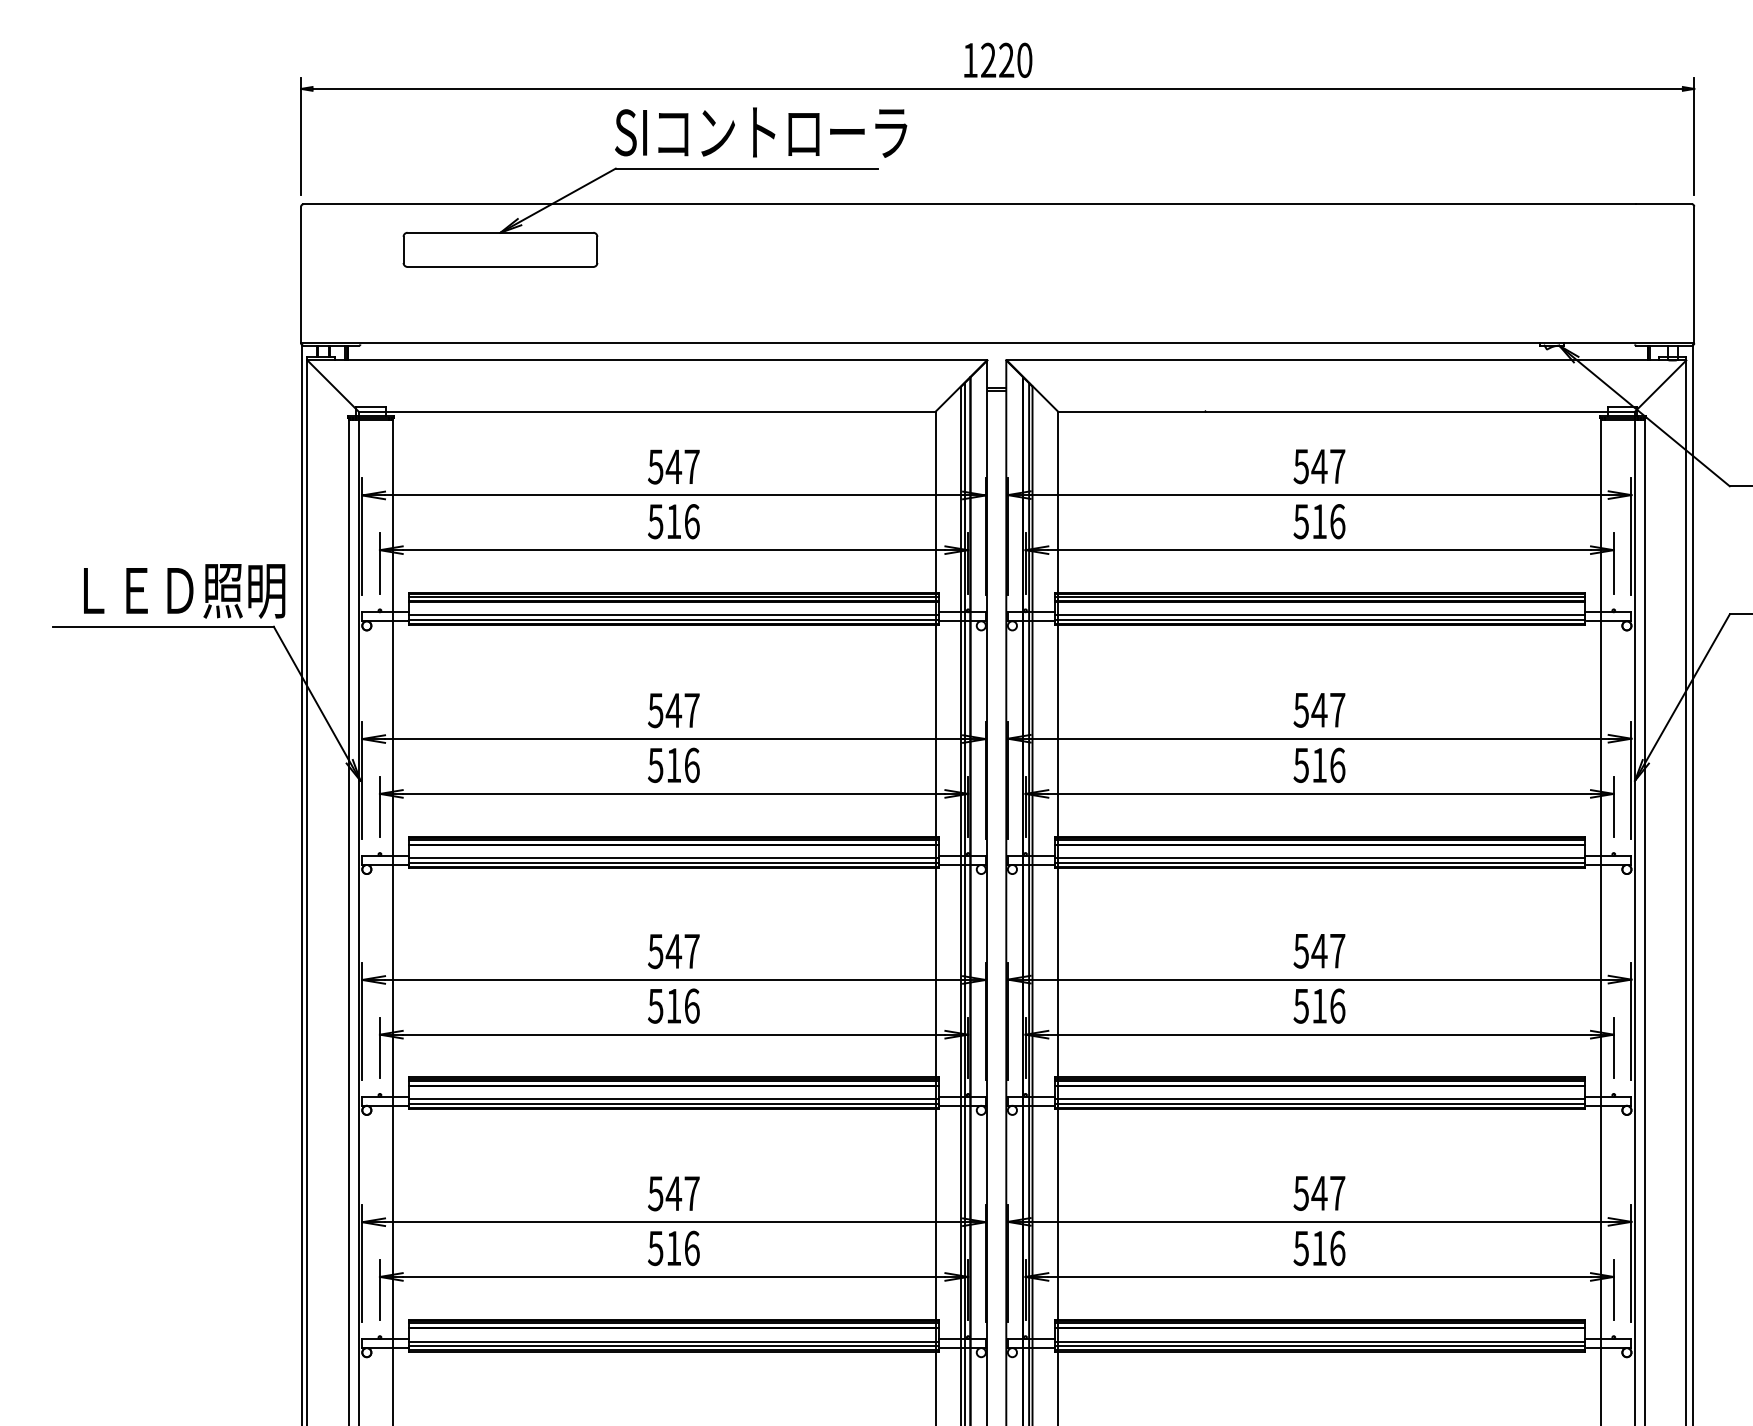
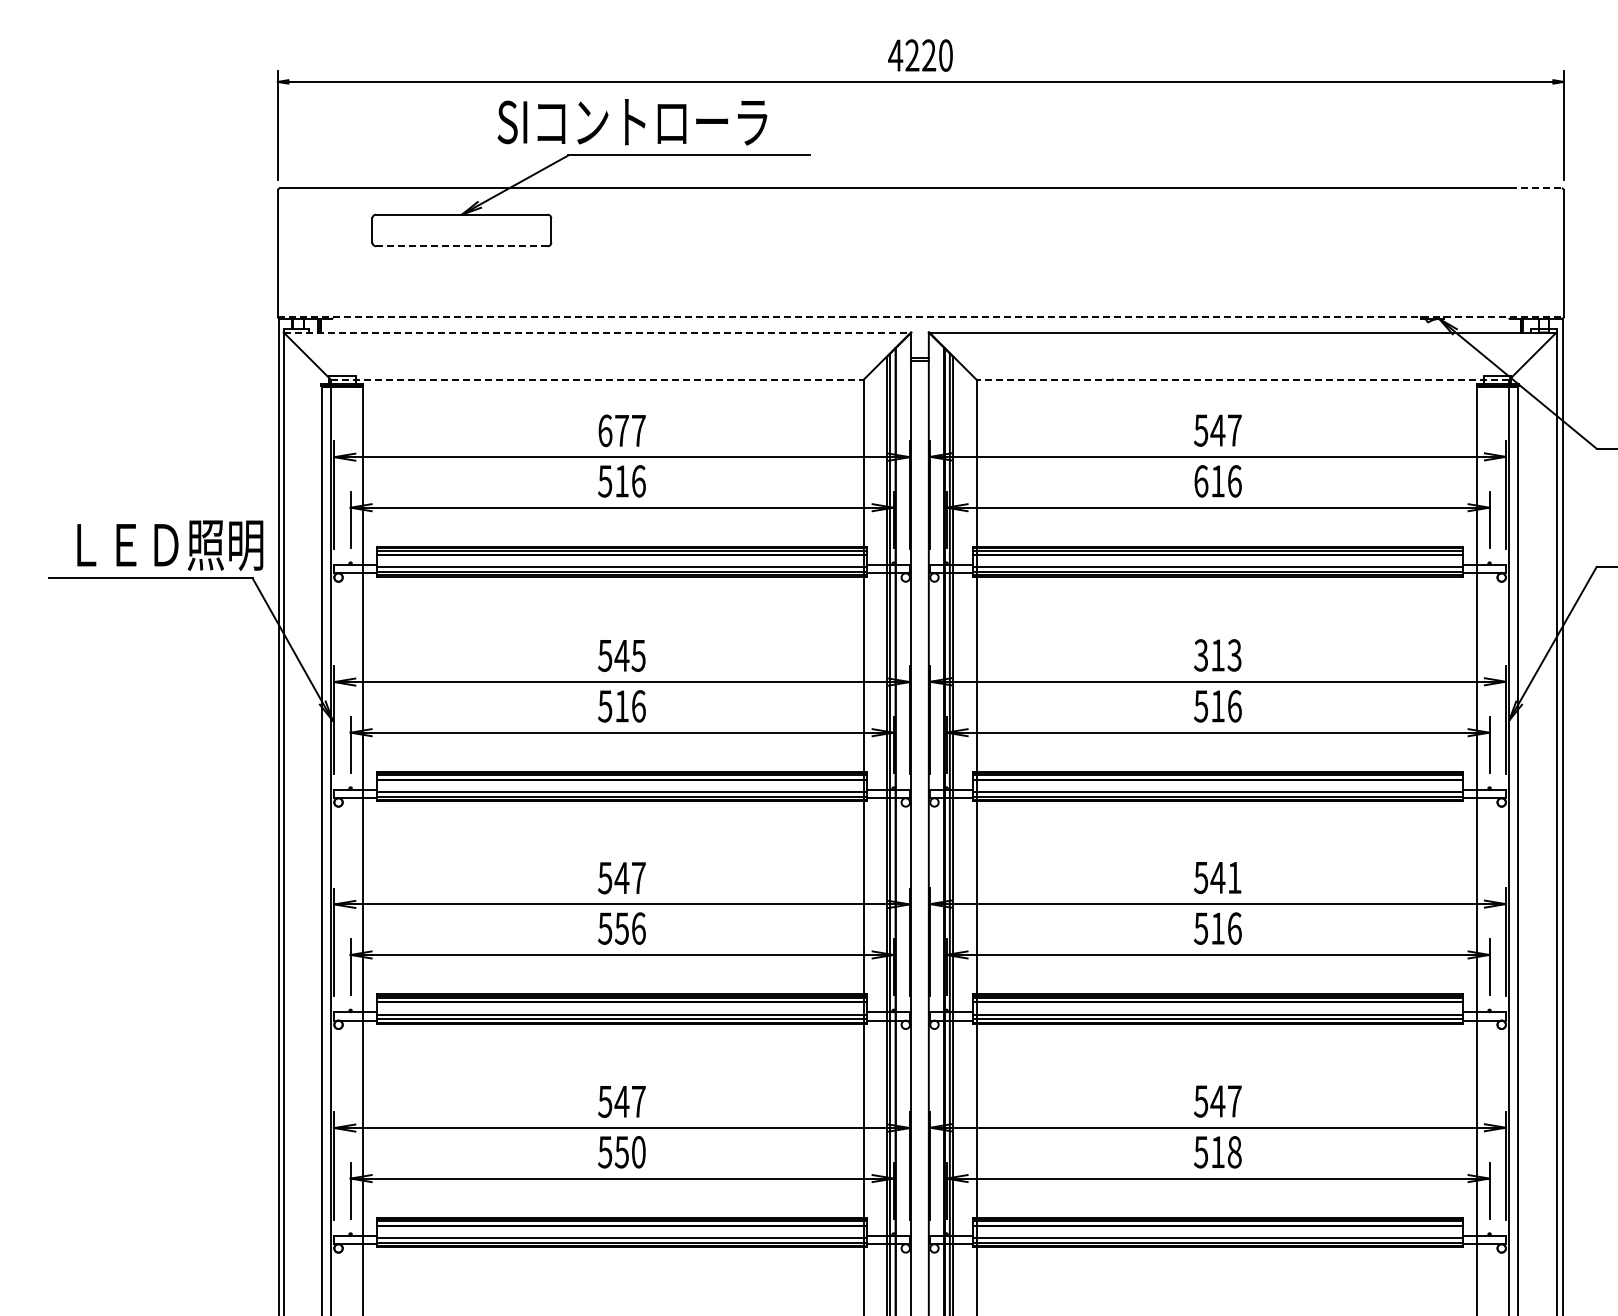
text: (970, 60) -> (895, 55), 1220 -> 4220
text: (761, 132) -> (632, 122), moved
line: (1664, 204) -> (1536, 188), solid -> dashed
line: (500, 267) -> (461, 246), solid -> dashed
line: (997, 343) -> (920, 316), solid -> dashed
line: (647, 360) -> (597, 332), solid -> dashed
line: (647, 411) -> (597, 379), solid -> dashed
line: (1346, 411) -> (1242, 379), solid -> dashed
text: (664, 466) -> (613, 430), 547 -> 677
text: (1301, 521) -> (1201, 481), 516 -> 616
text: (691, 710) -> (638, 655), 547 -> 545
text: (1319, 710) -> (1217, 655), 547 -> 313
text: (1337, 950) -> (1234, 877), 547 -> 541
text: (673, 1006) -> (621, 928), 516 -> 556
text: (682, 1248) -> (629, 1152), 516 -> 550
text: (1337, 1248) -> (1234, 1152), 516 -> 518

